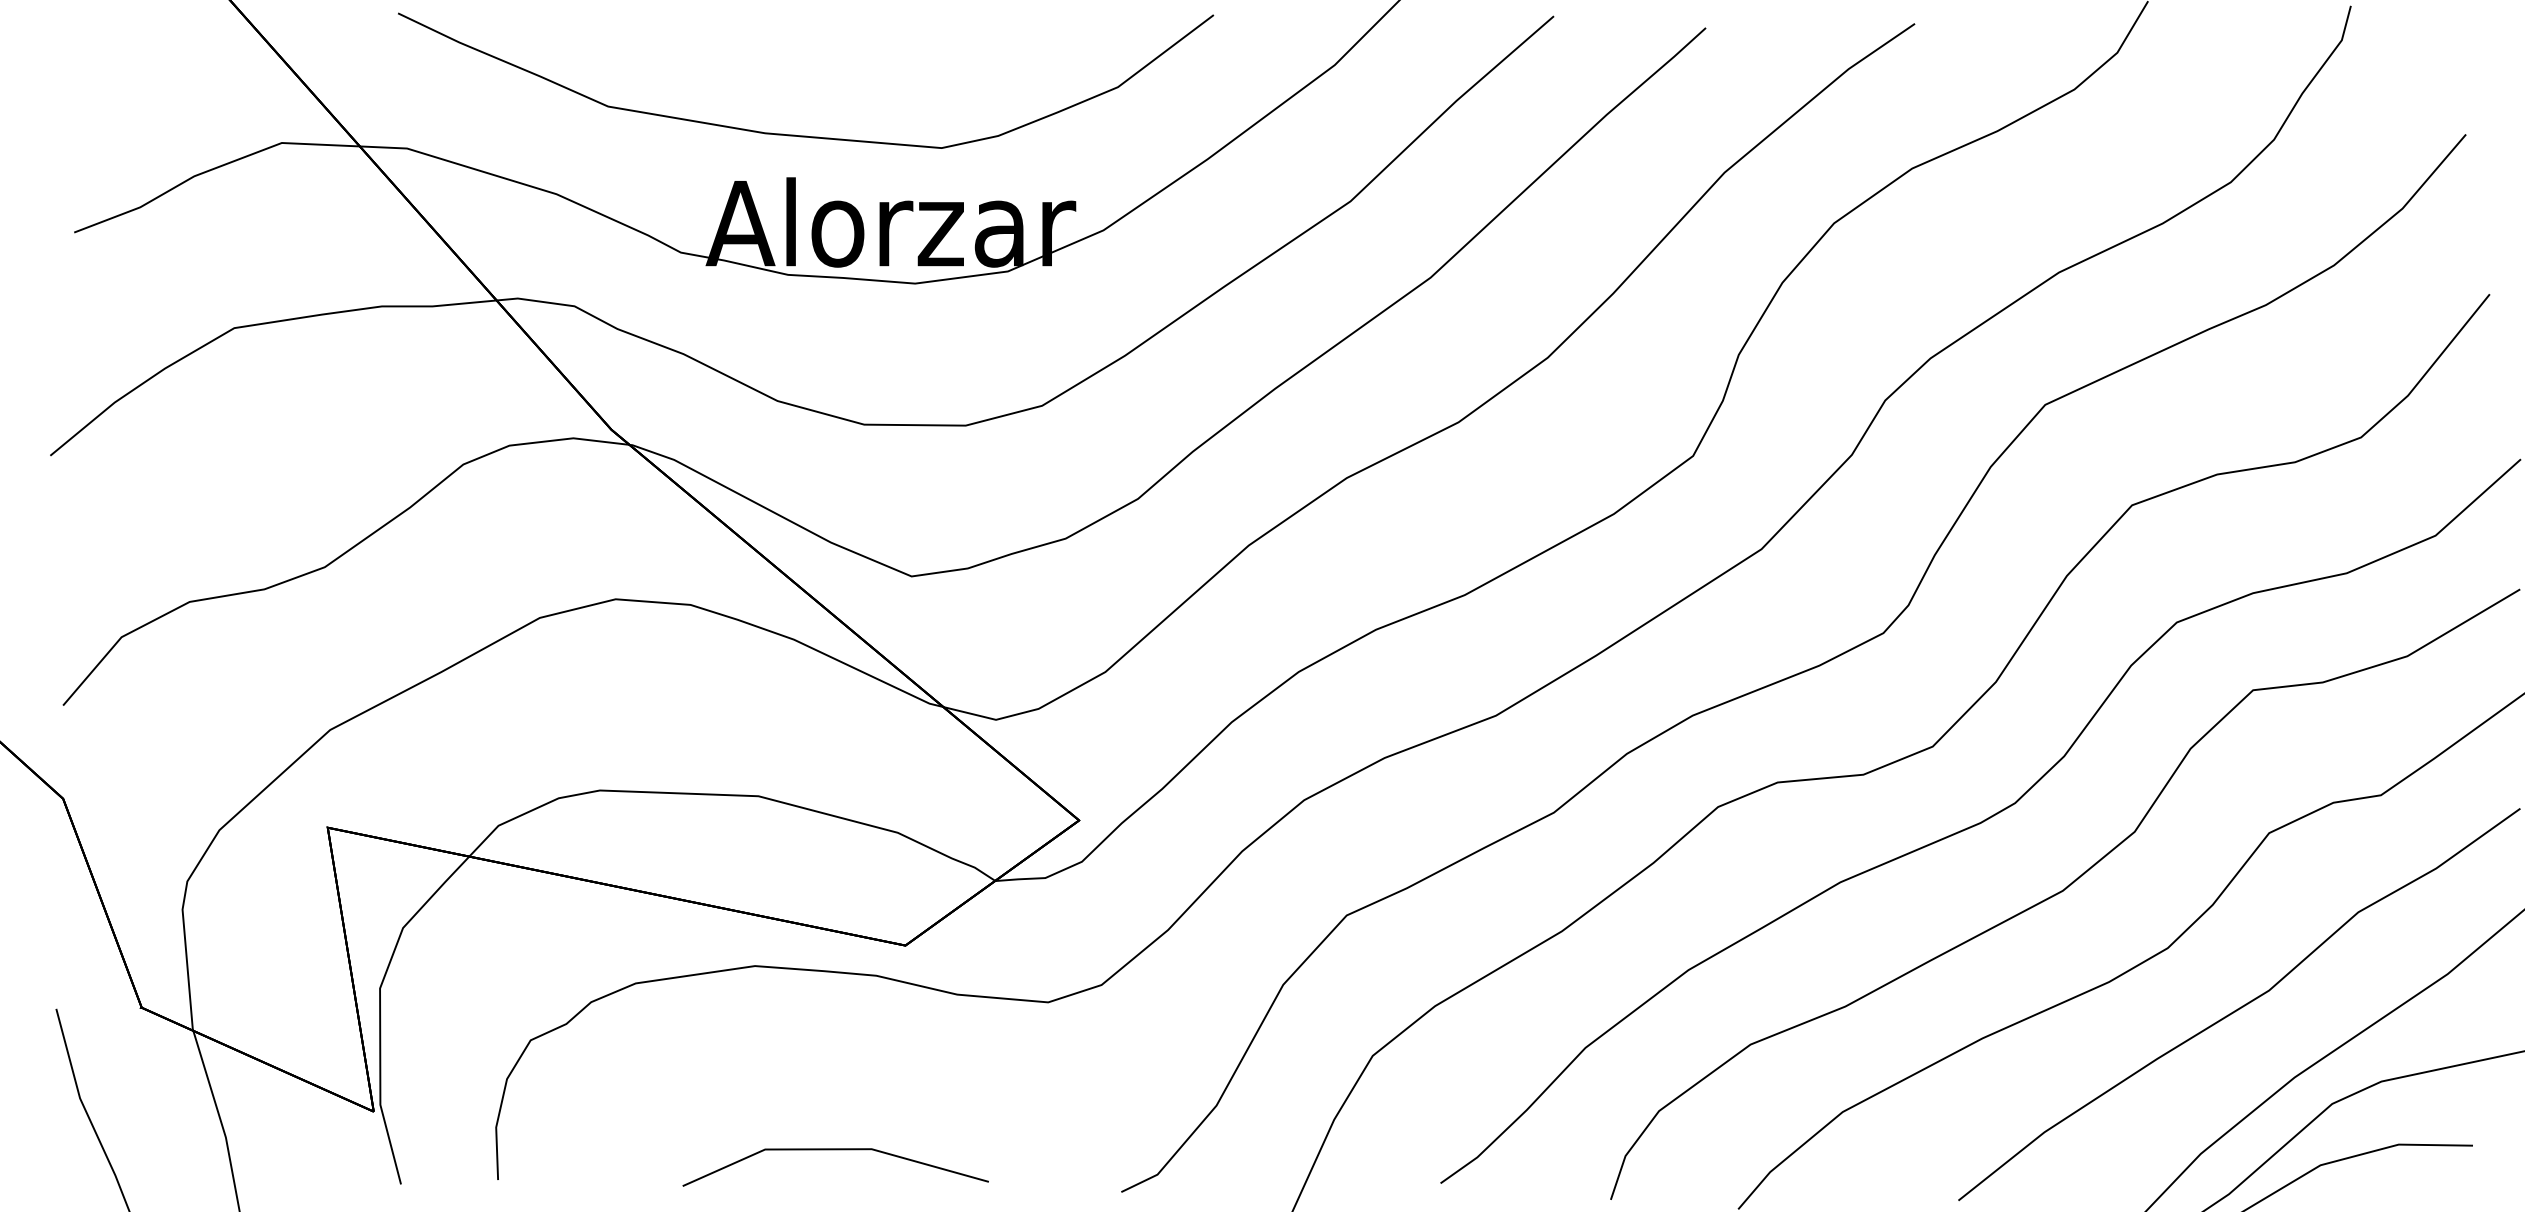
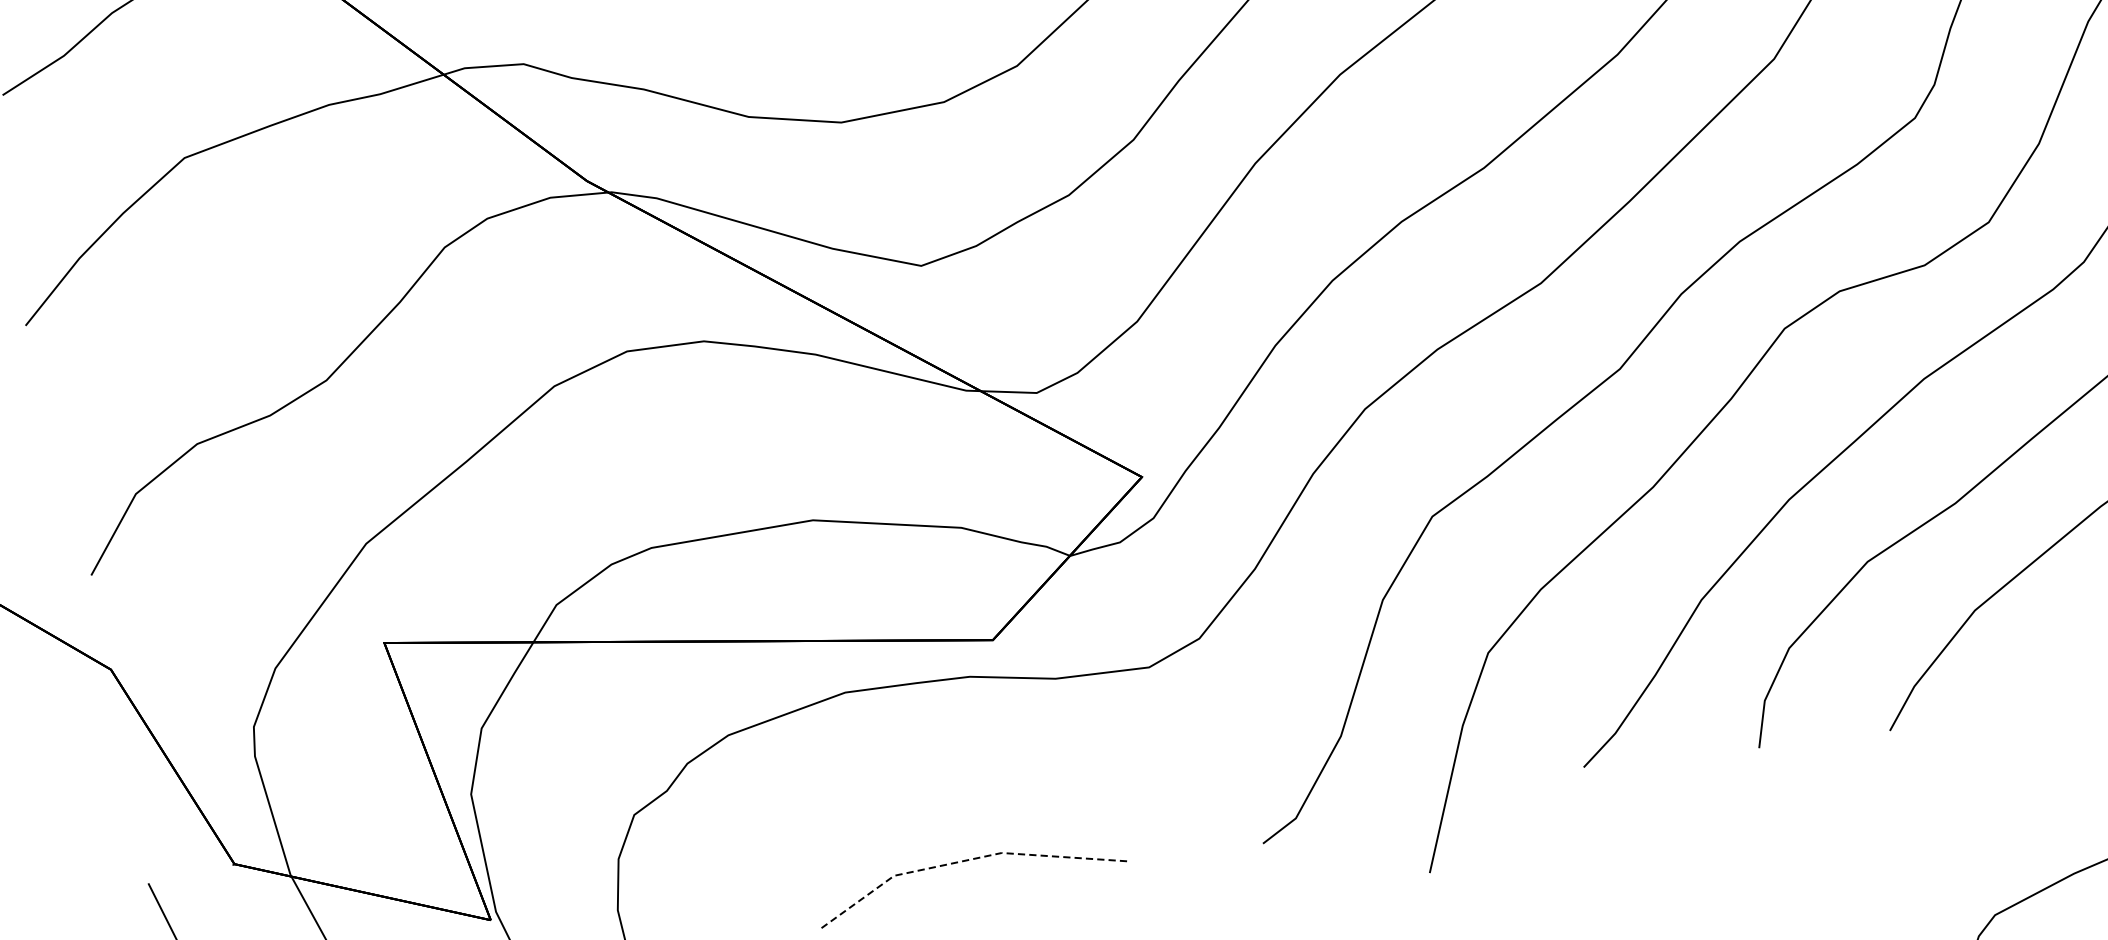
line: (833, 1149) -> (963, 861), solid -> dashed

